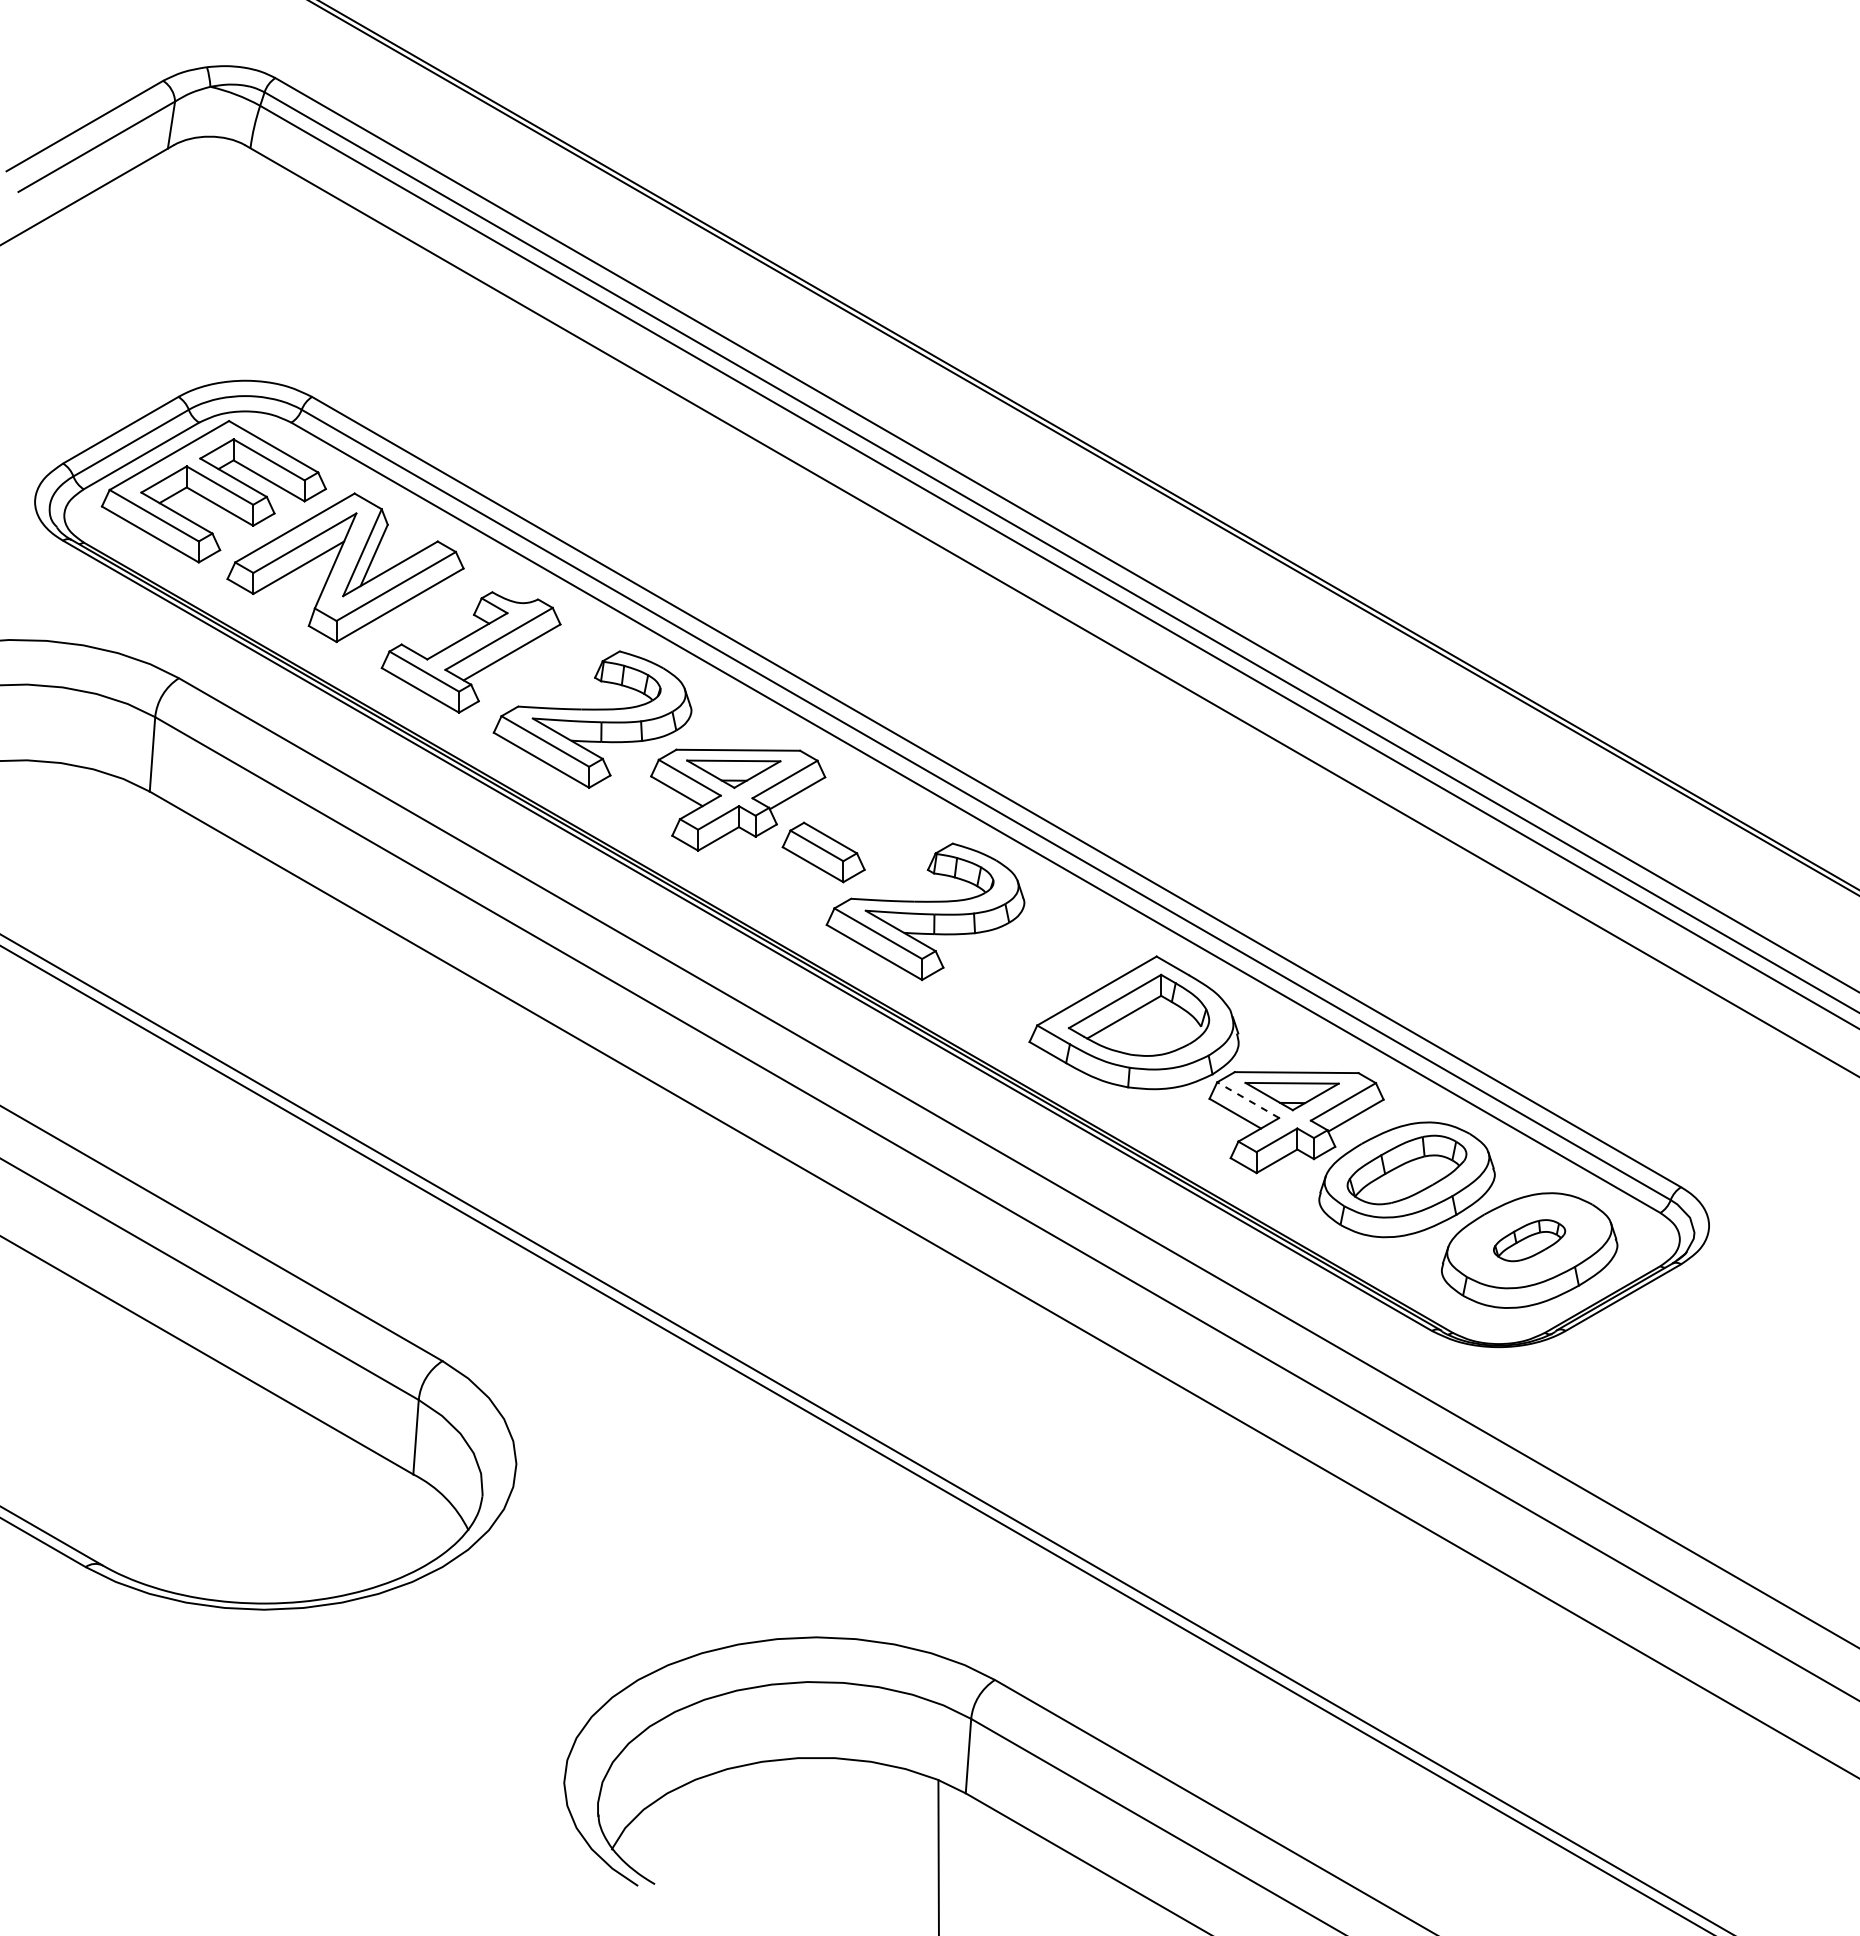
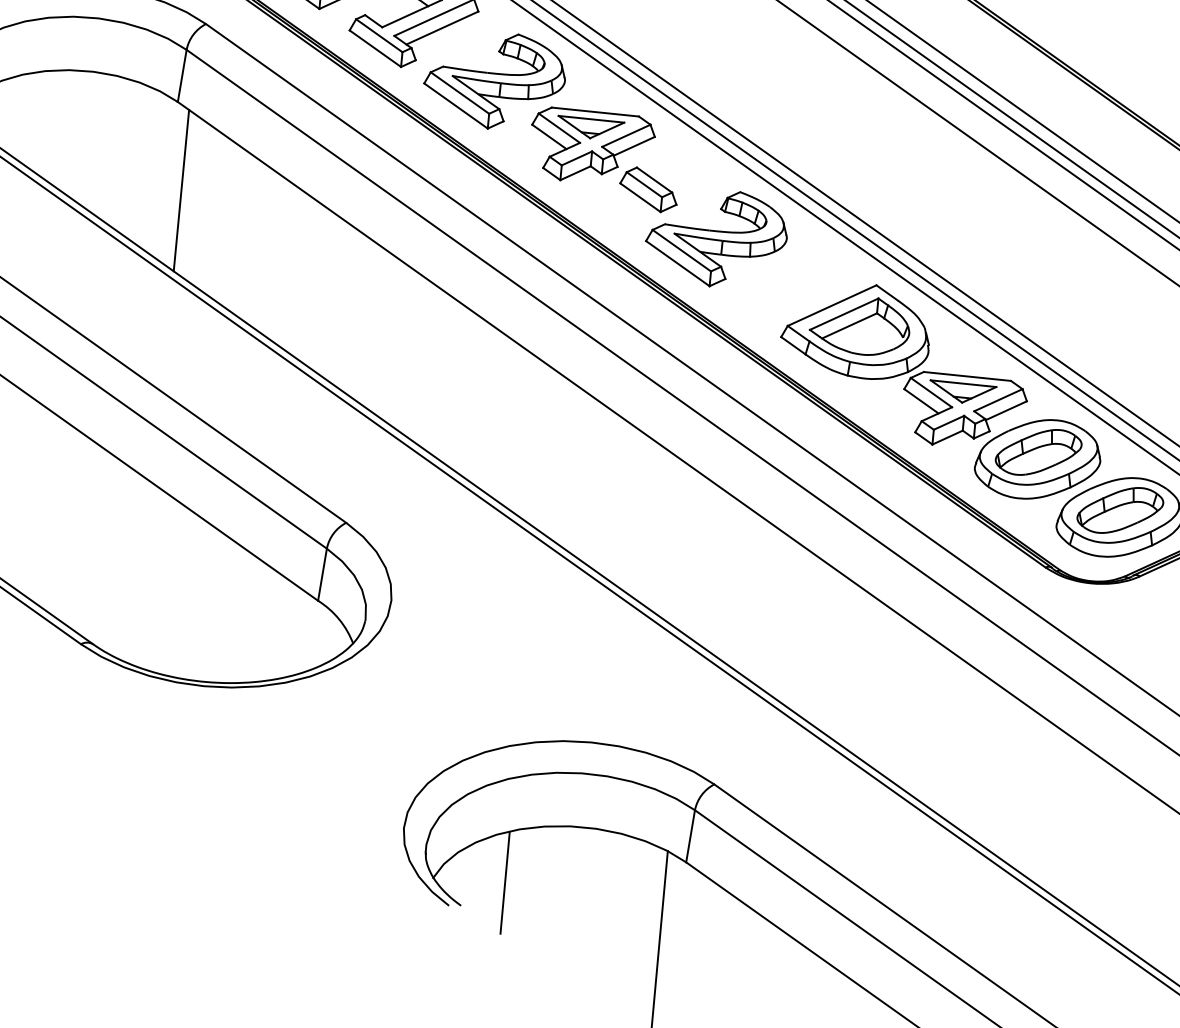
line: (166, 915) -> (181, 190), added
line: (1248, 1100) -> (931, 392), dashed -> solid
part: (1529, 1240) -> (1120, 510), size x1.67
line: (713, 1846) -> (504, 883), added

